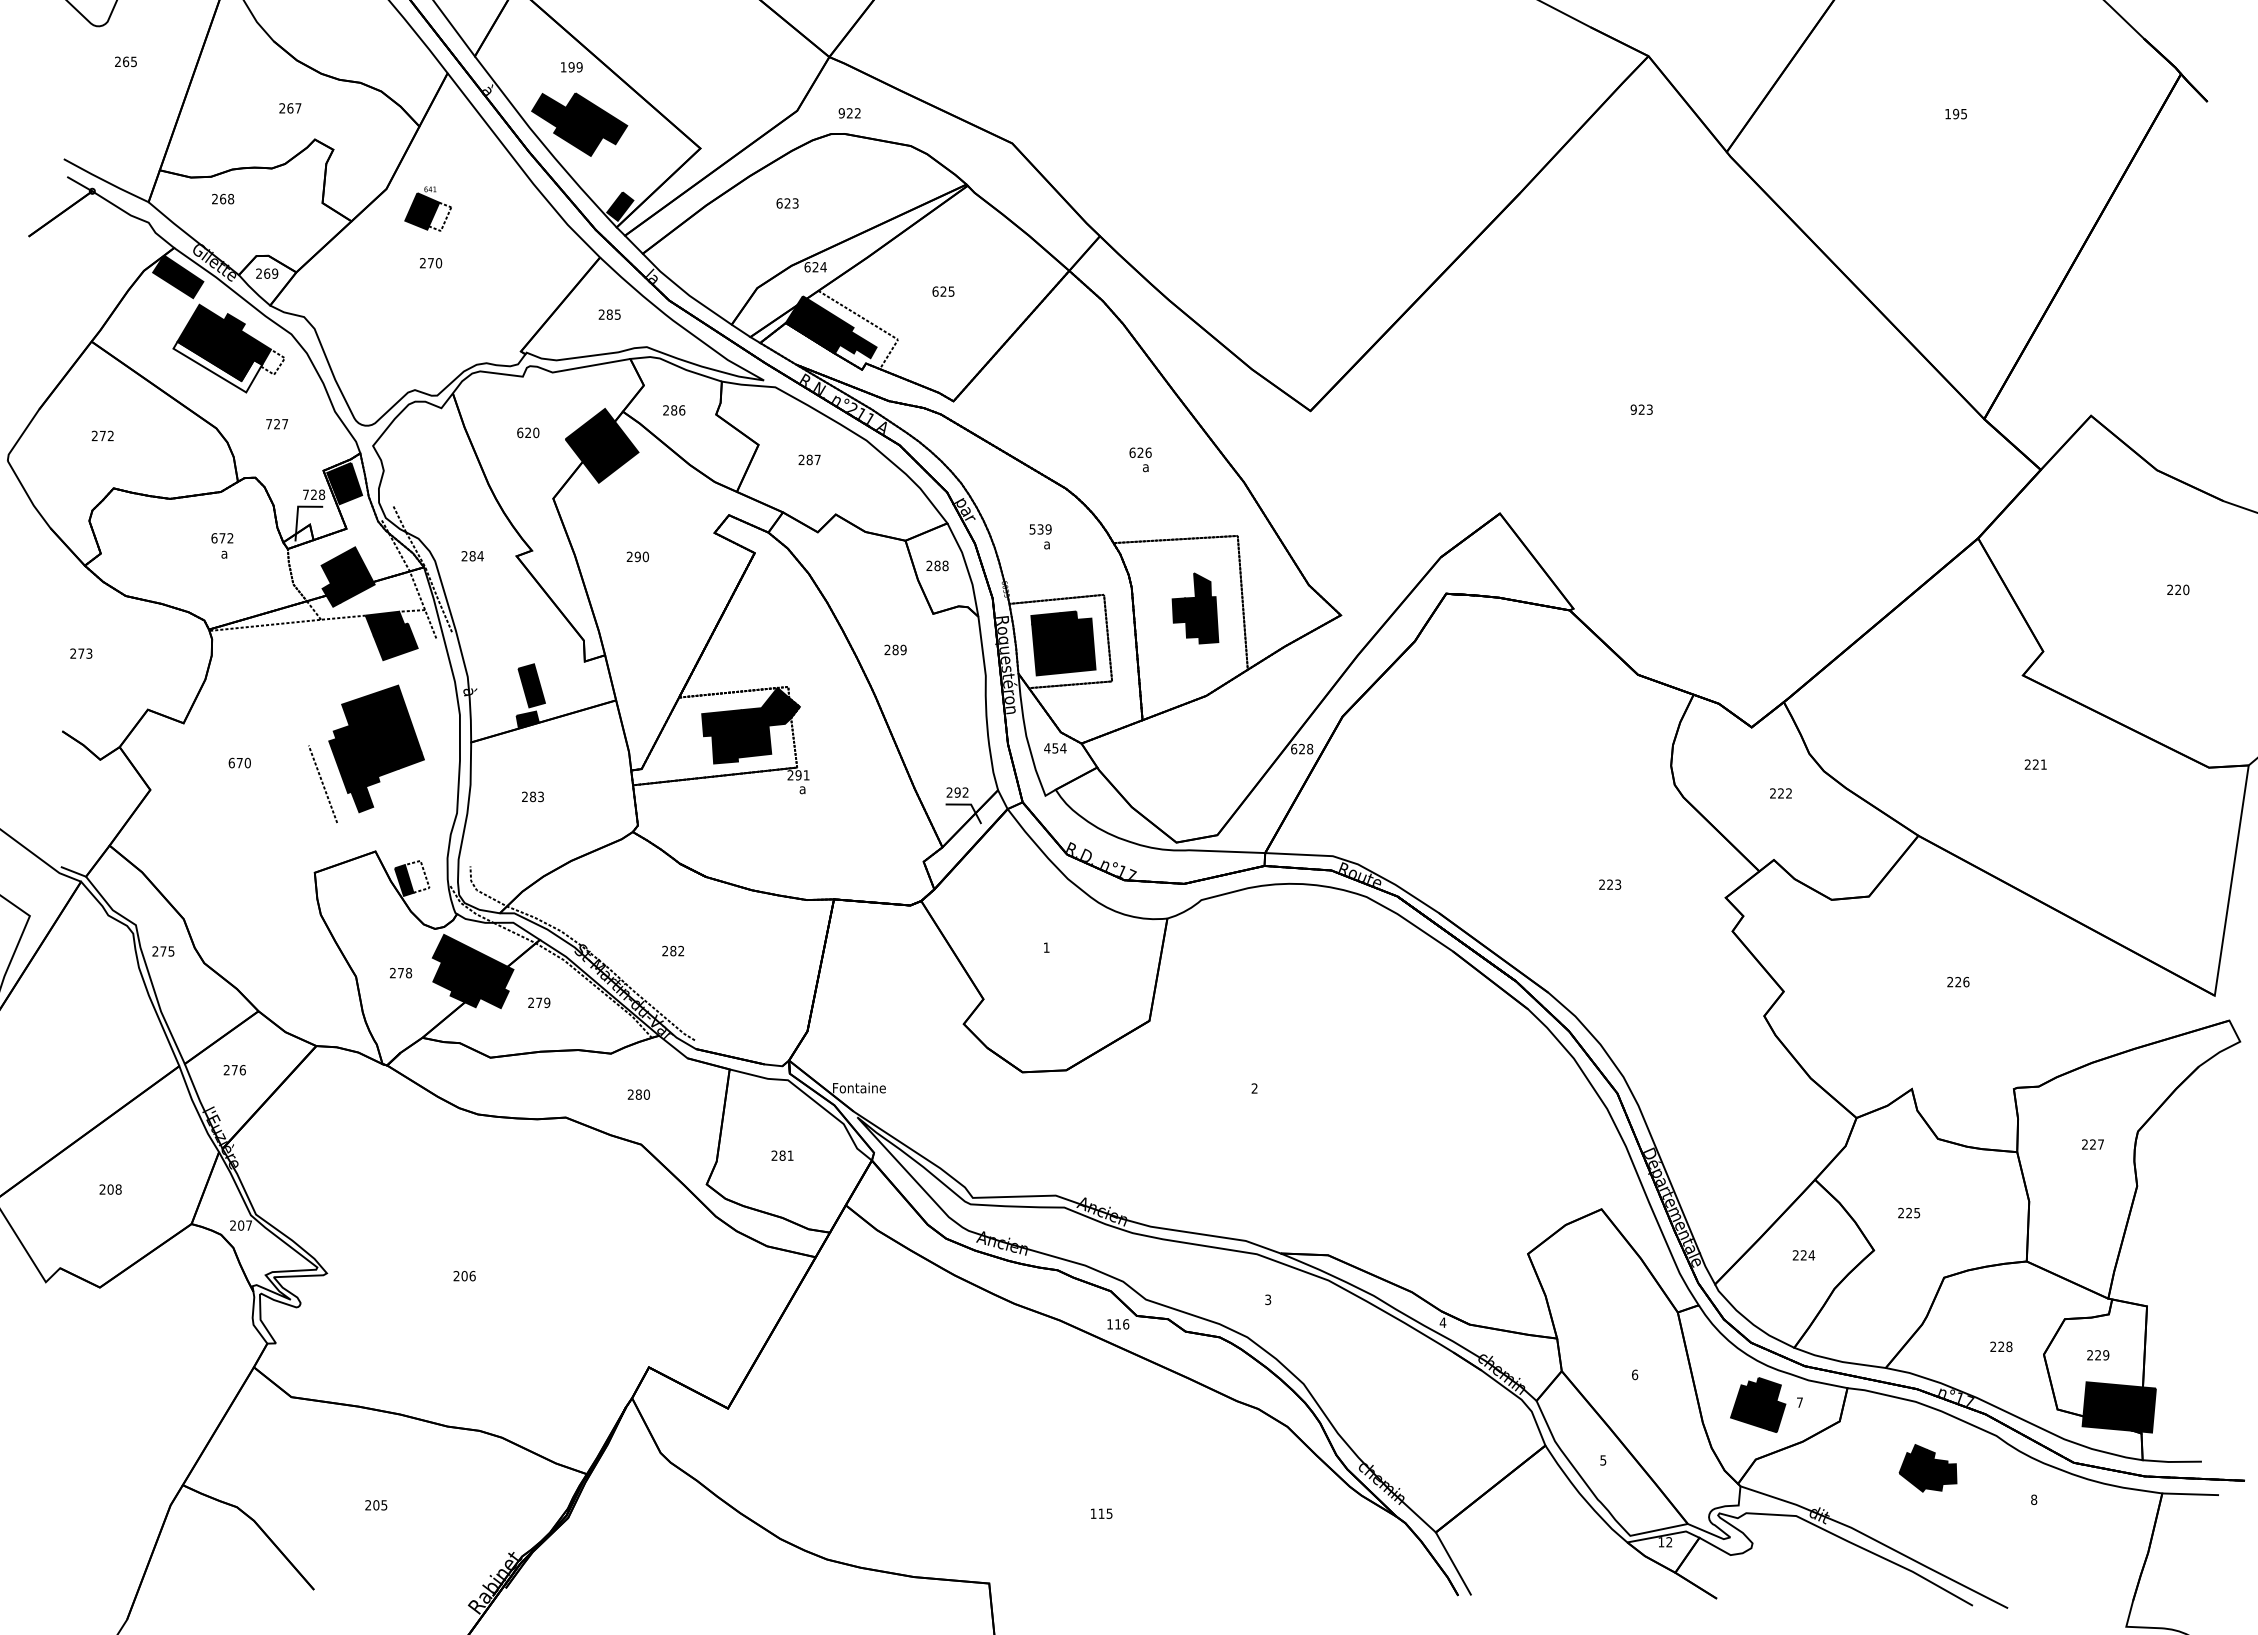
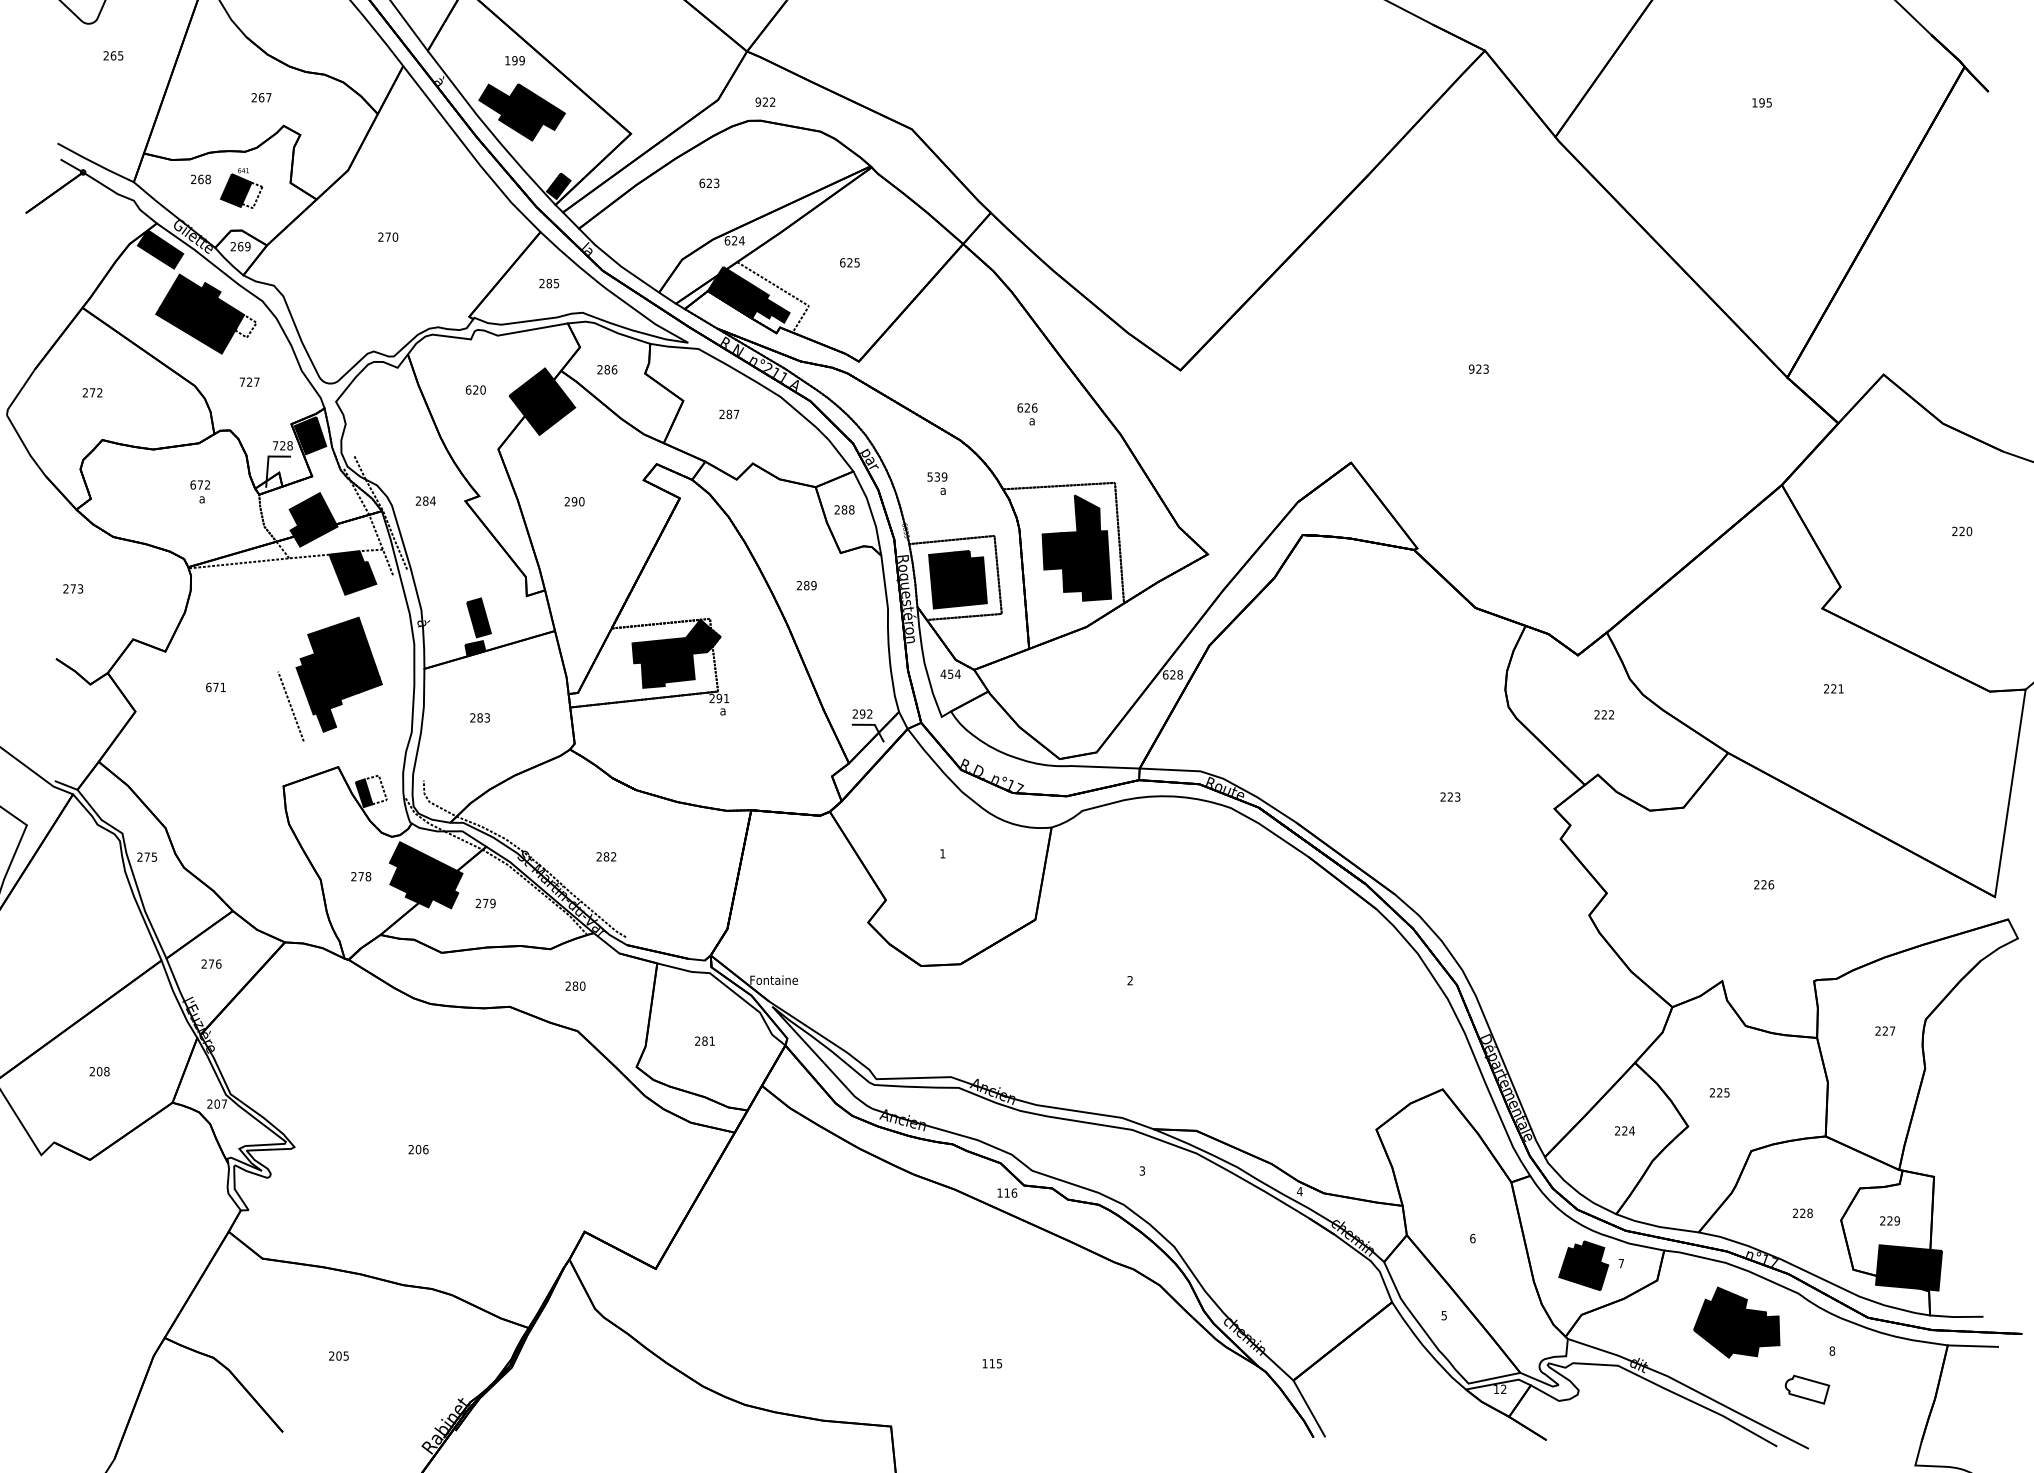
part: (427, 208) -> (240, 187), moved
fill: (217, 366) -> (195, 330), added
part: (1195, 608) -> (1076, 548), size x1.67
text: (247, 762) -> (222, 686), 670 -> 671
part: (1927, 1468) -> (1736, 1322), size x1.67
part: (2006, 1542) -> (1807, 1389), added

